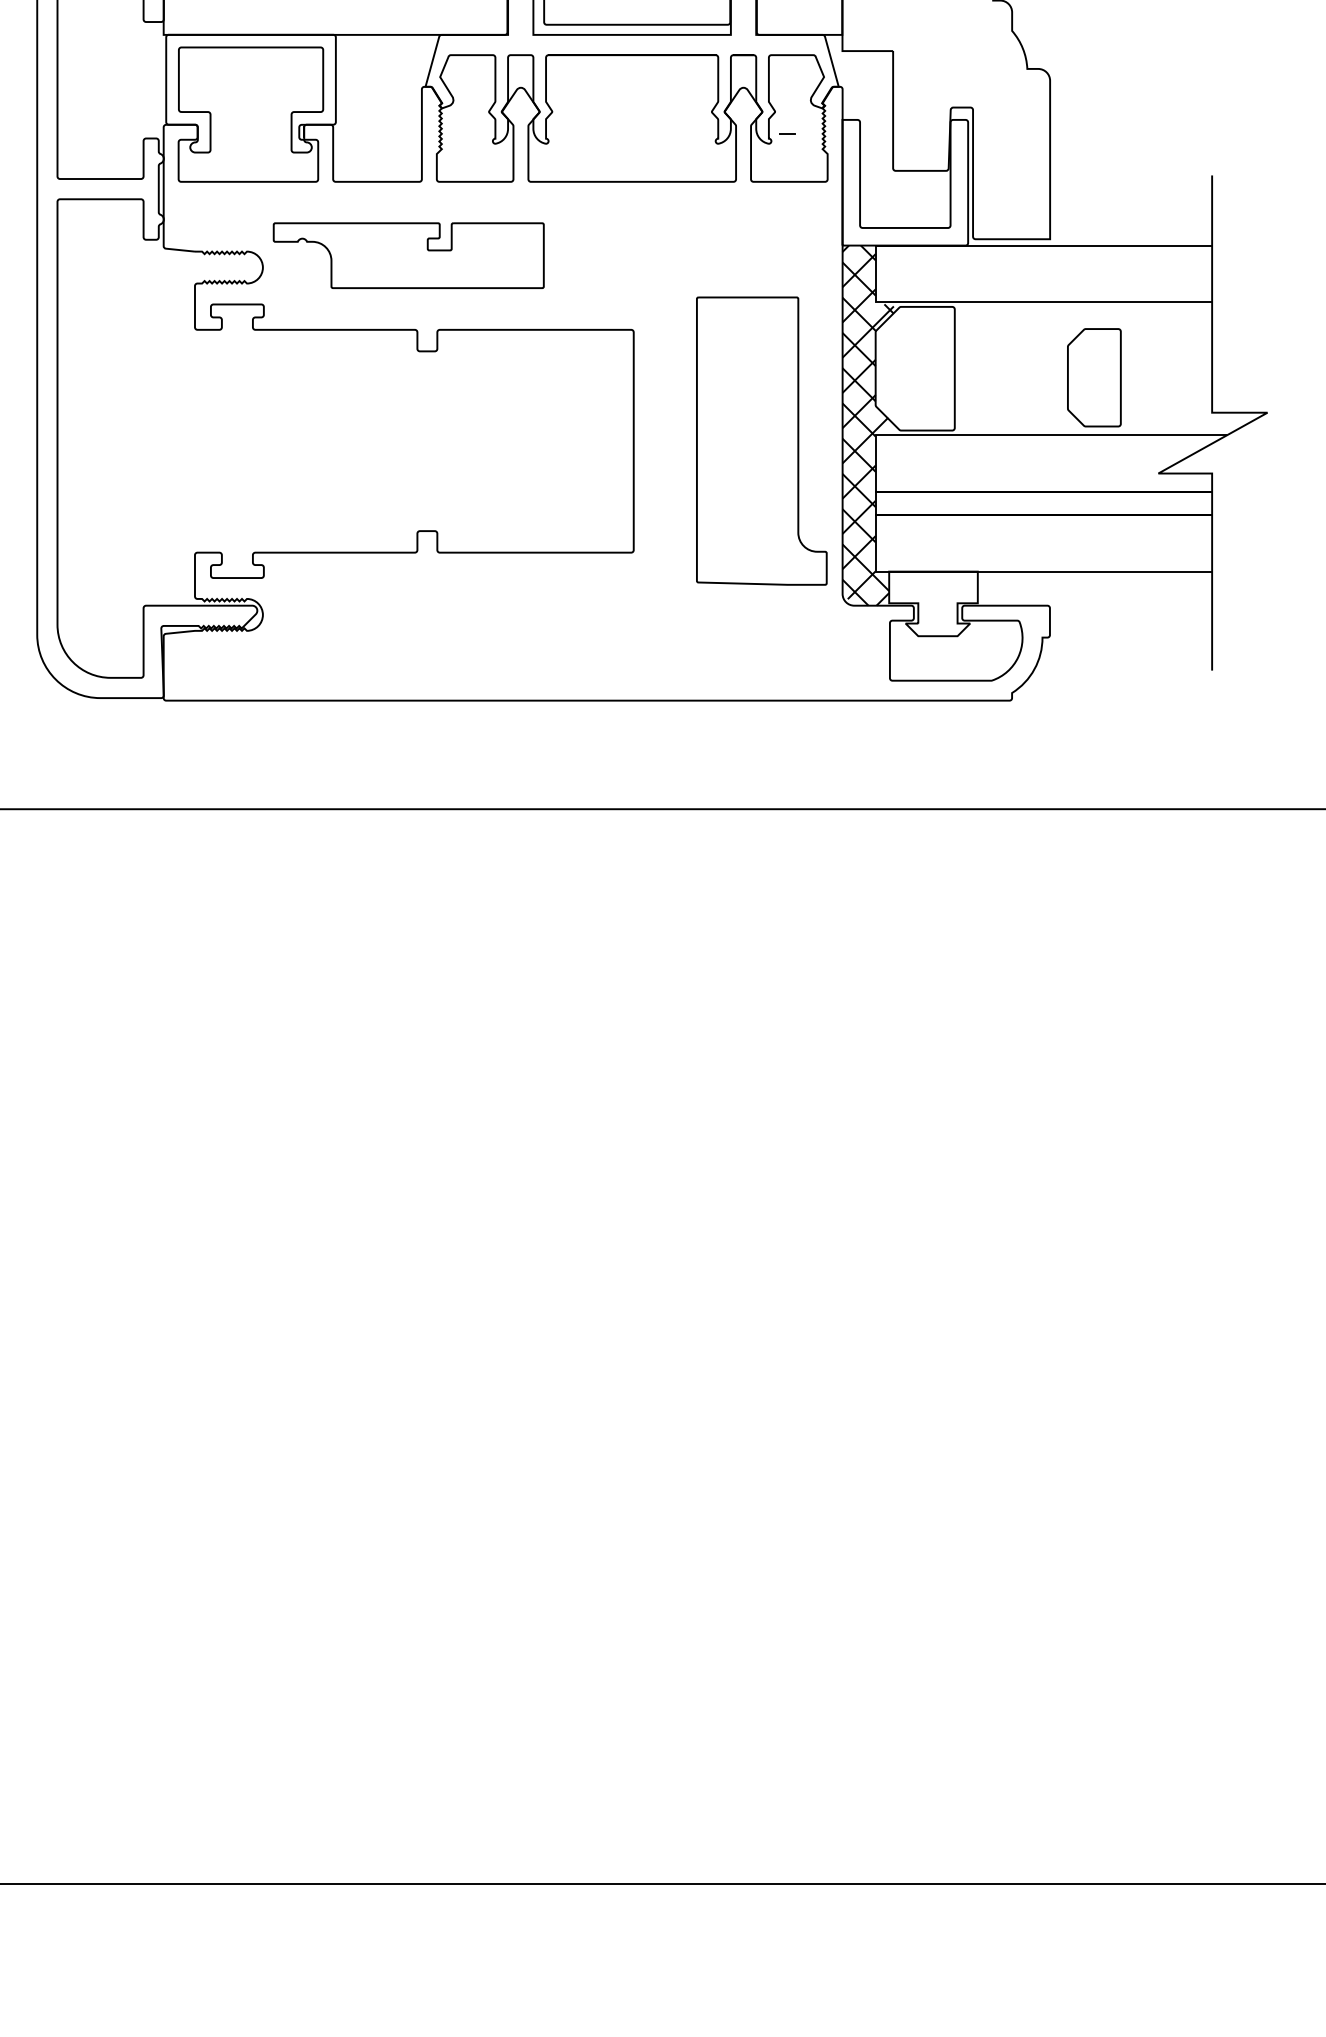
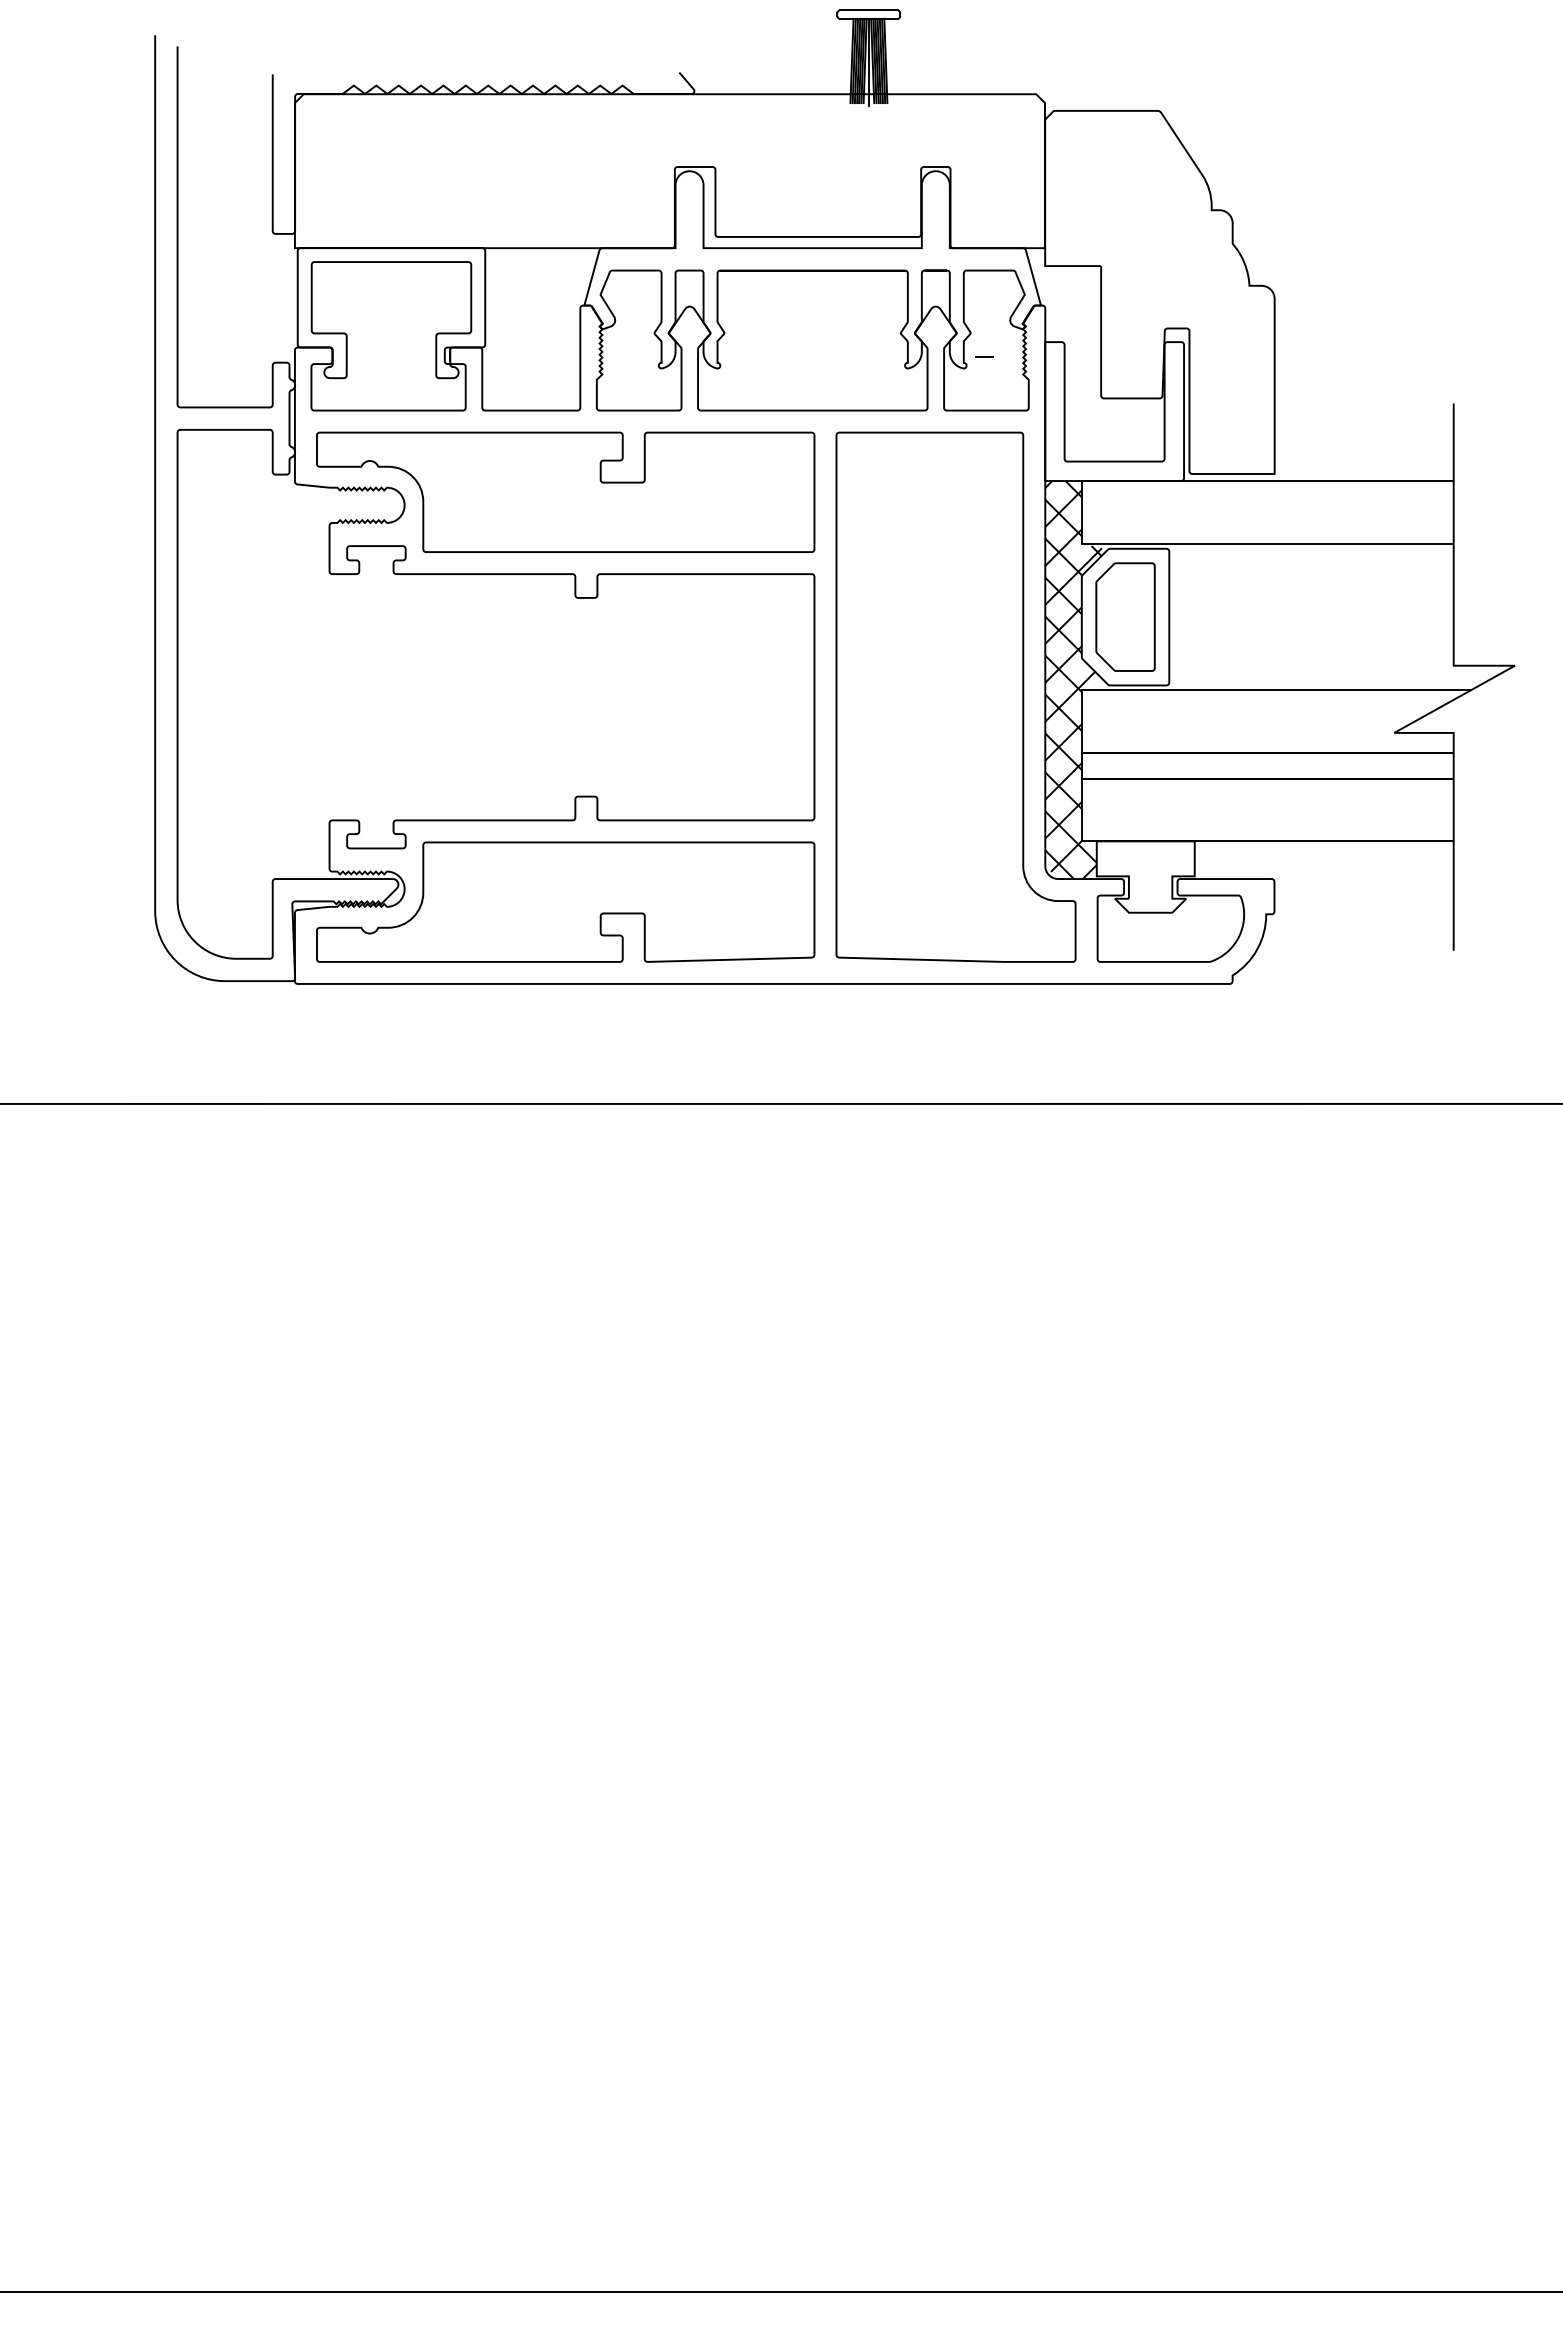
part: (408, 255) -> (565, 491), size x1.67
part: (1094, 377) -> (1125, 616), moved
part: (761, 440) -> (955, 696), size x1.67
part: (408, 626) -> (565, 901), added

